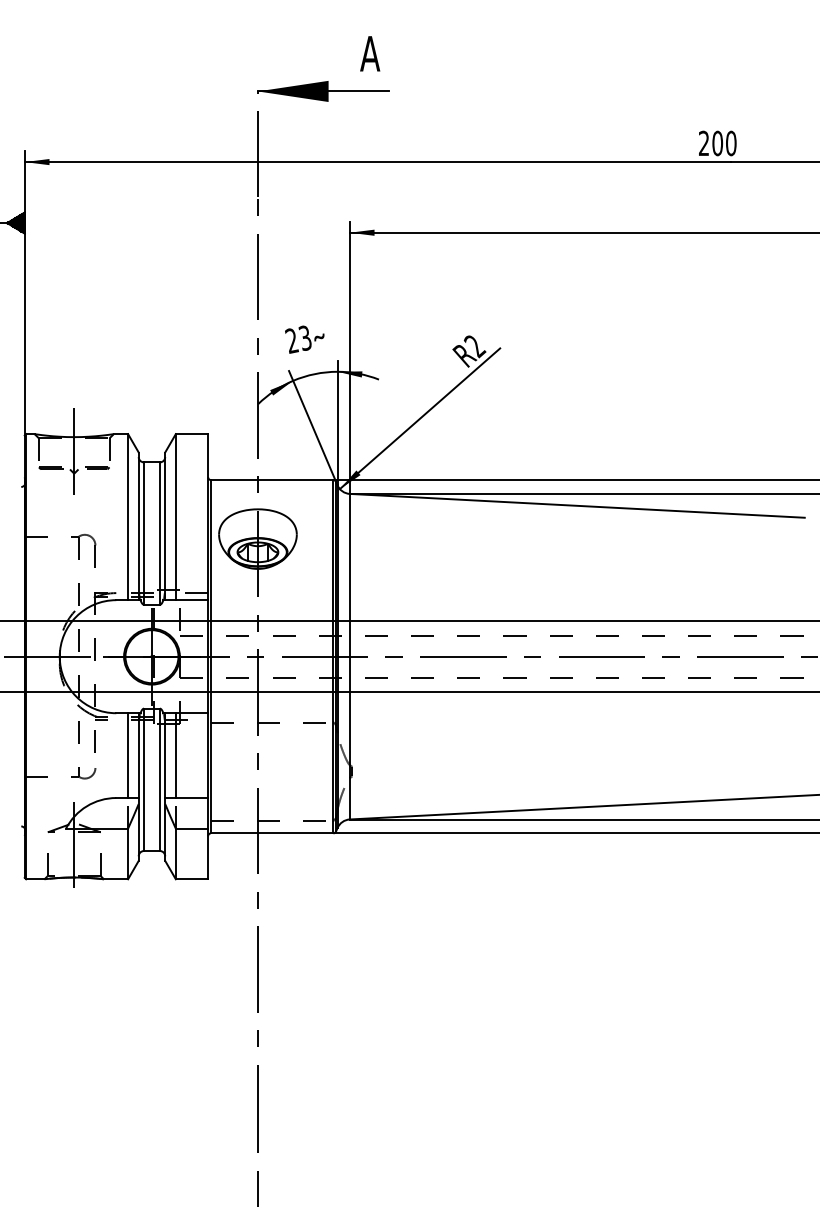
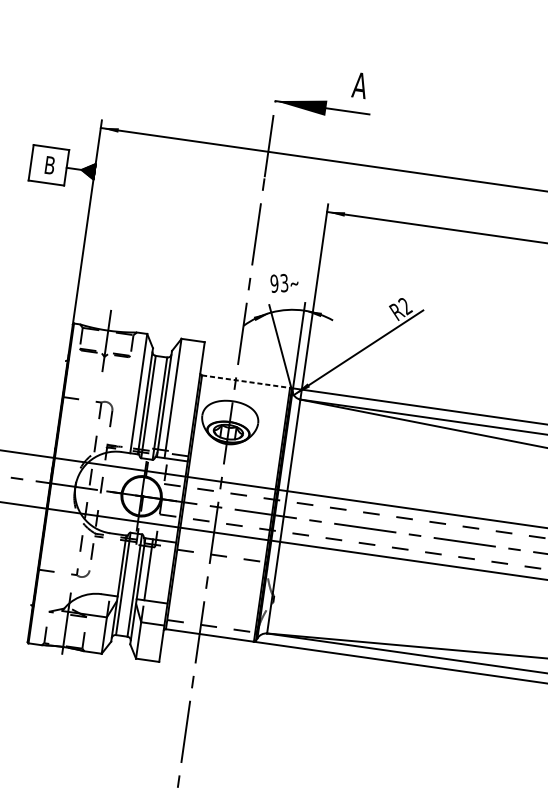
text: (291, 340) -> (274, 283), 23 -> 93
line: (272, 480) -> (246, 382), solid -> dashed
line: (128, 755) -> (114, 564), removed

